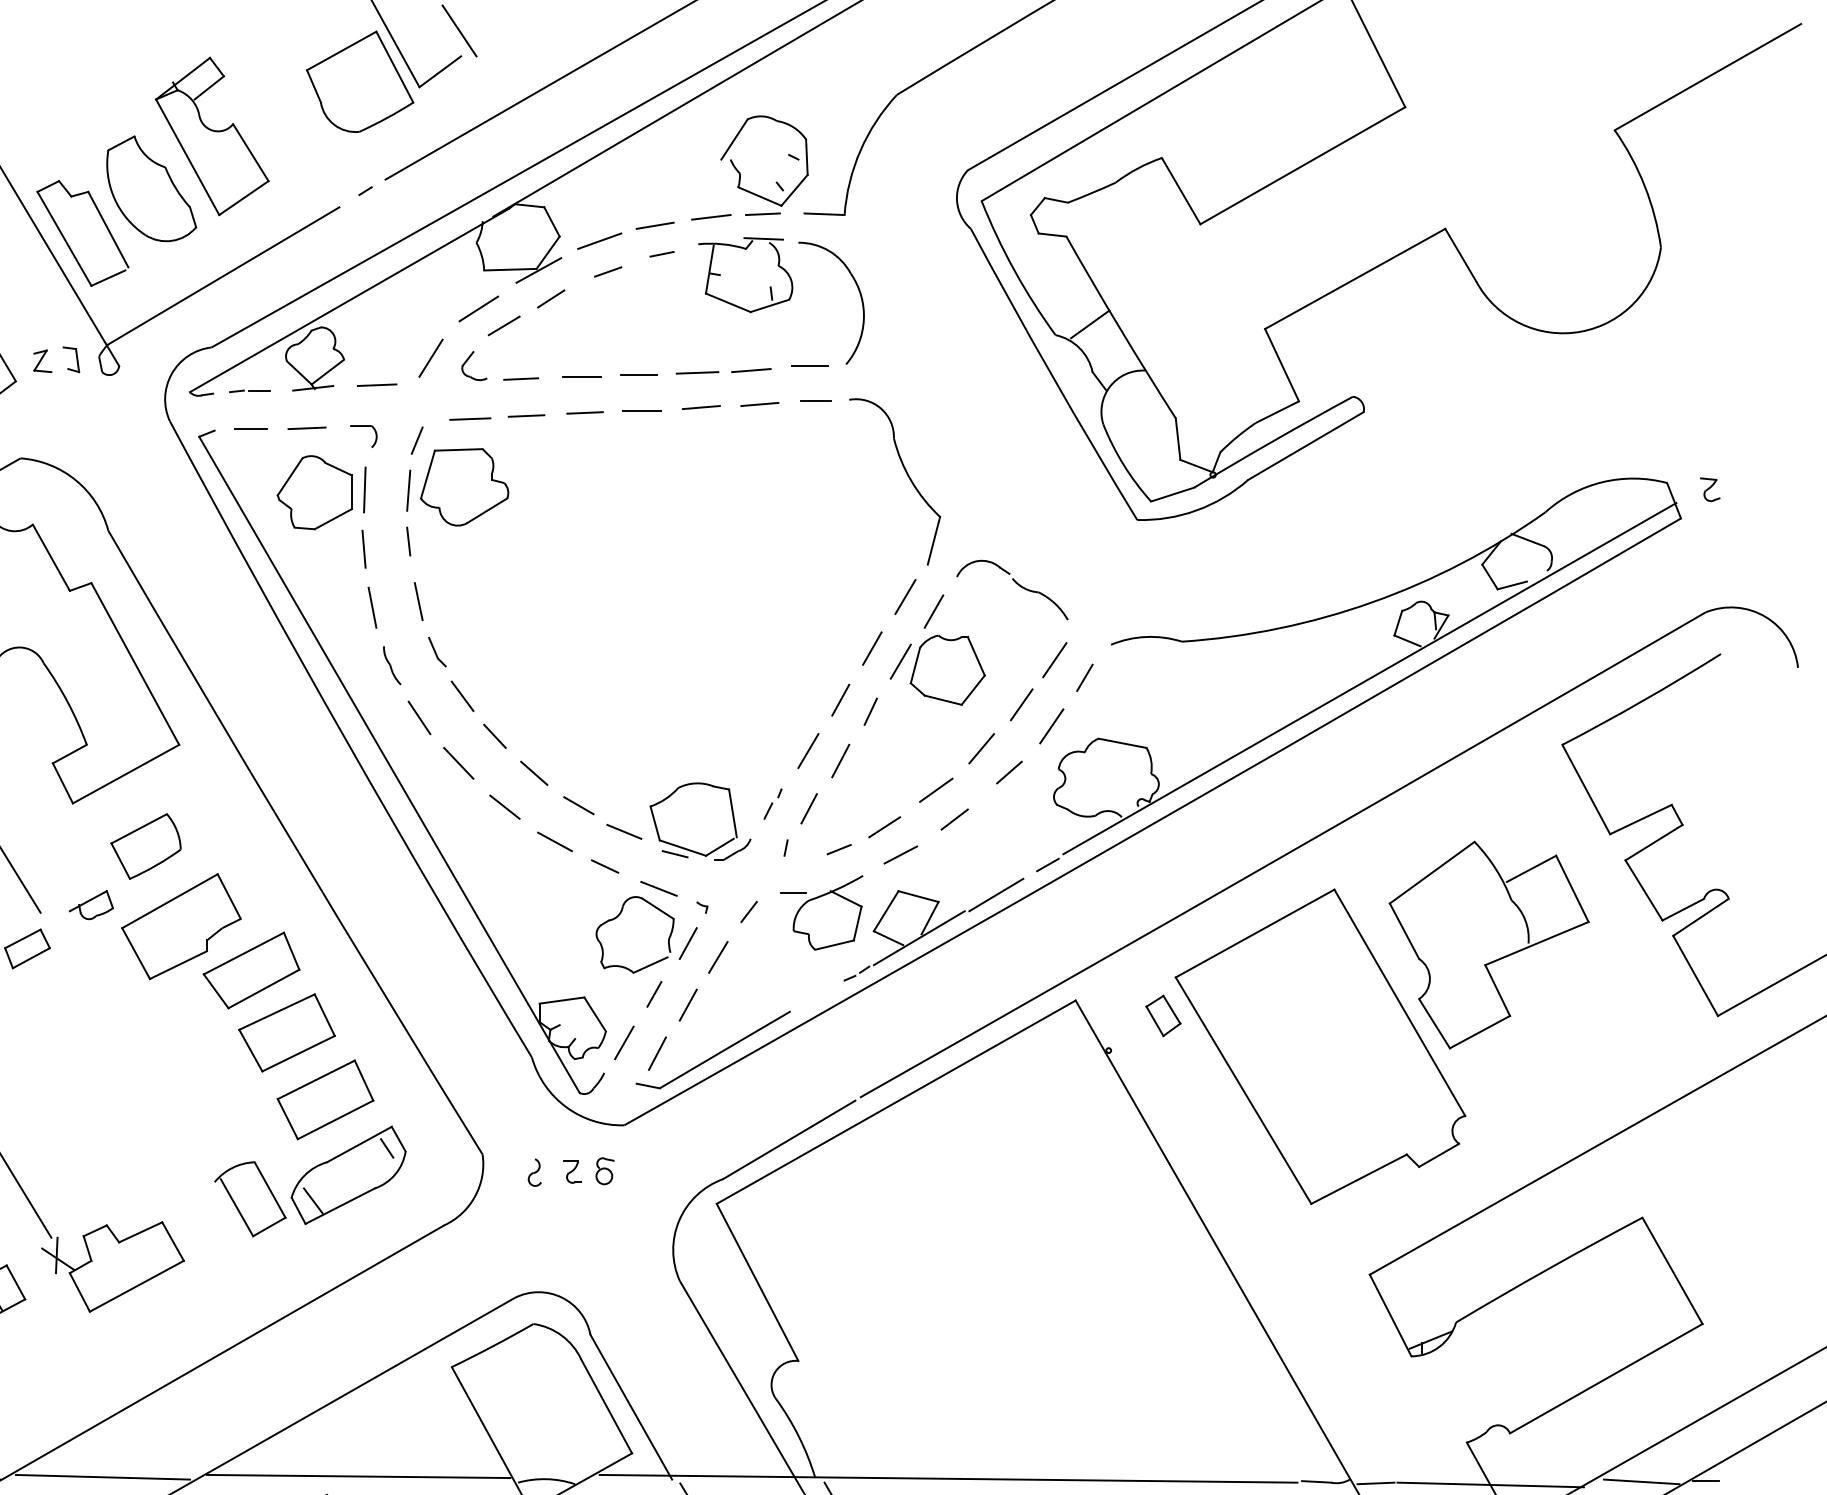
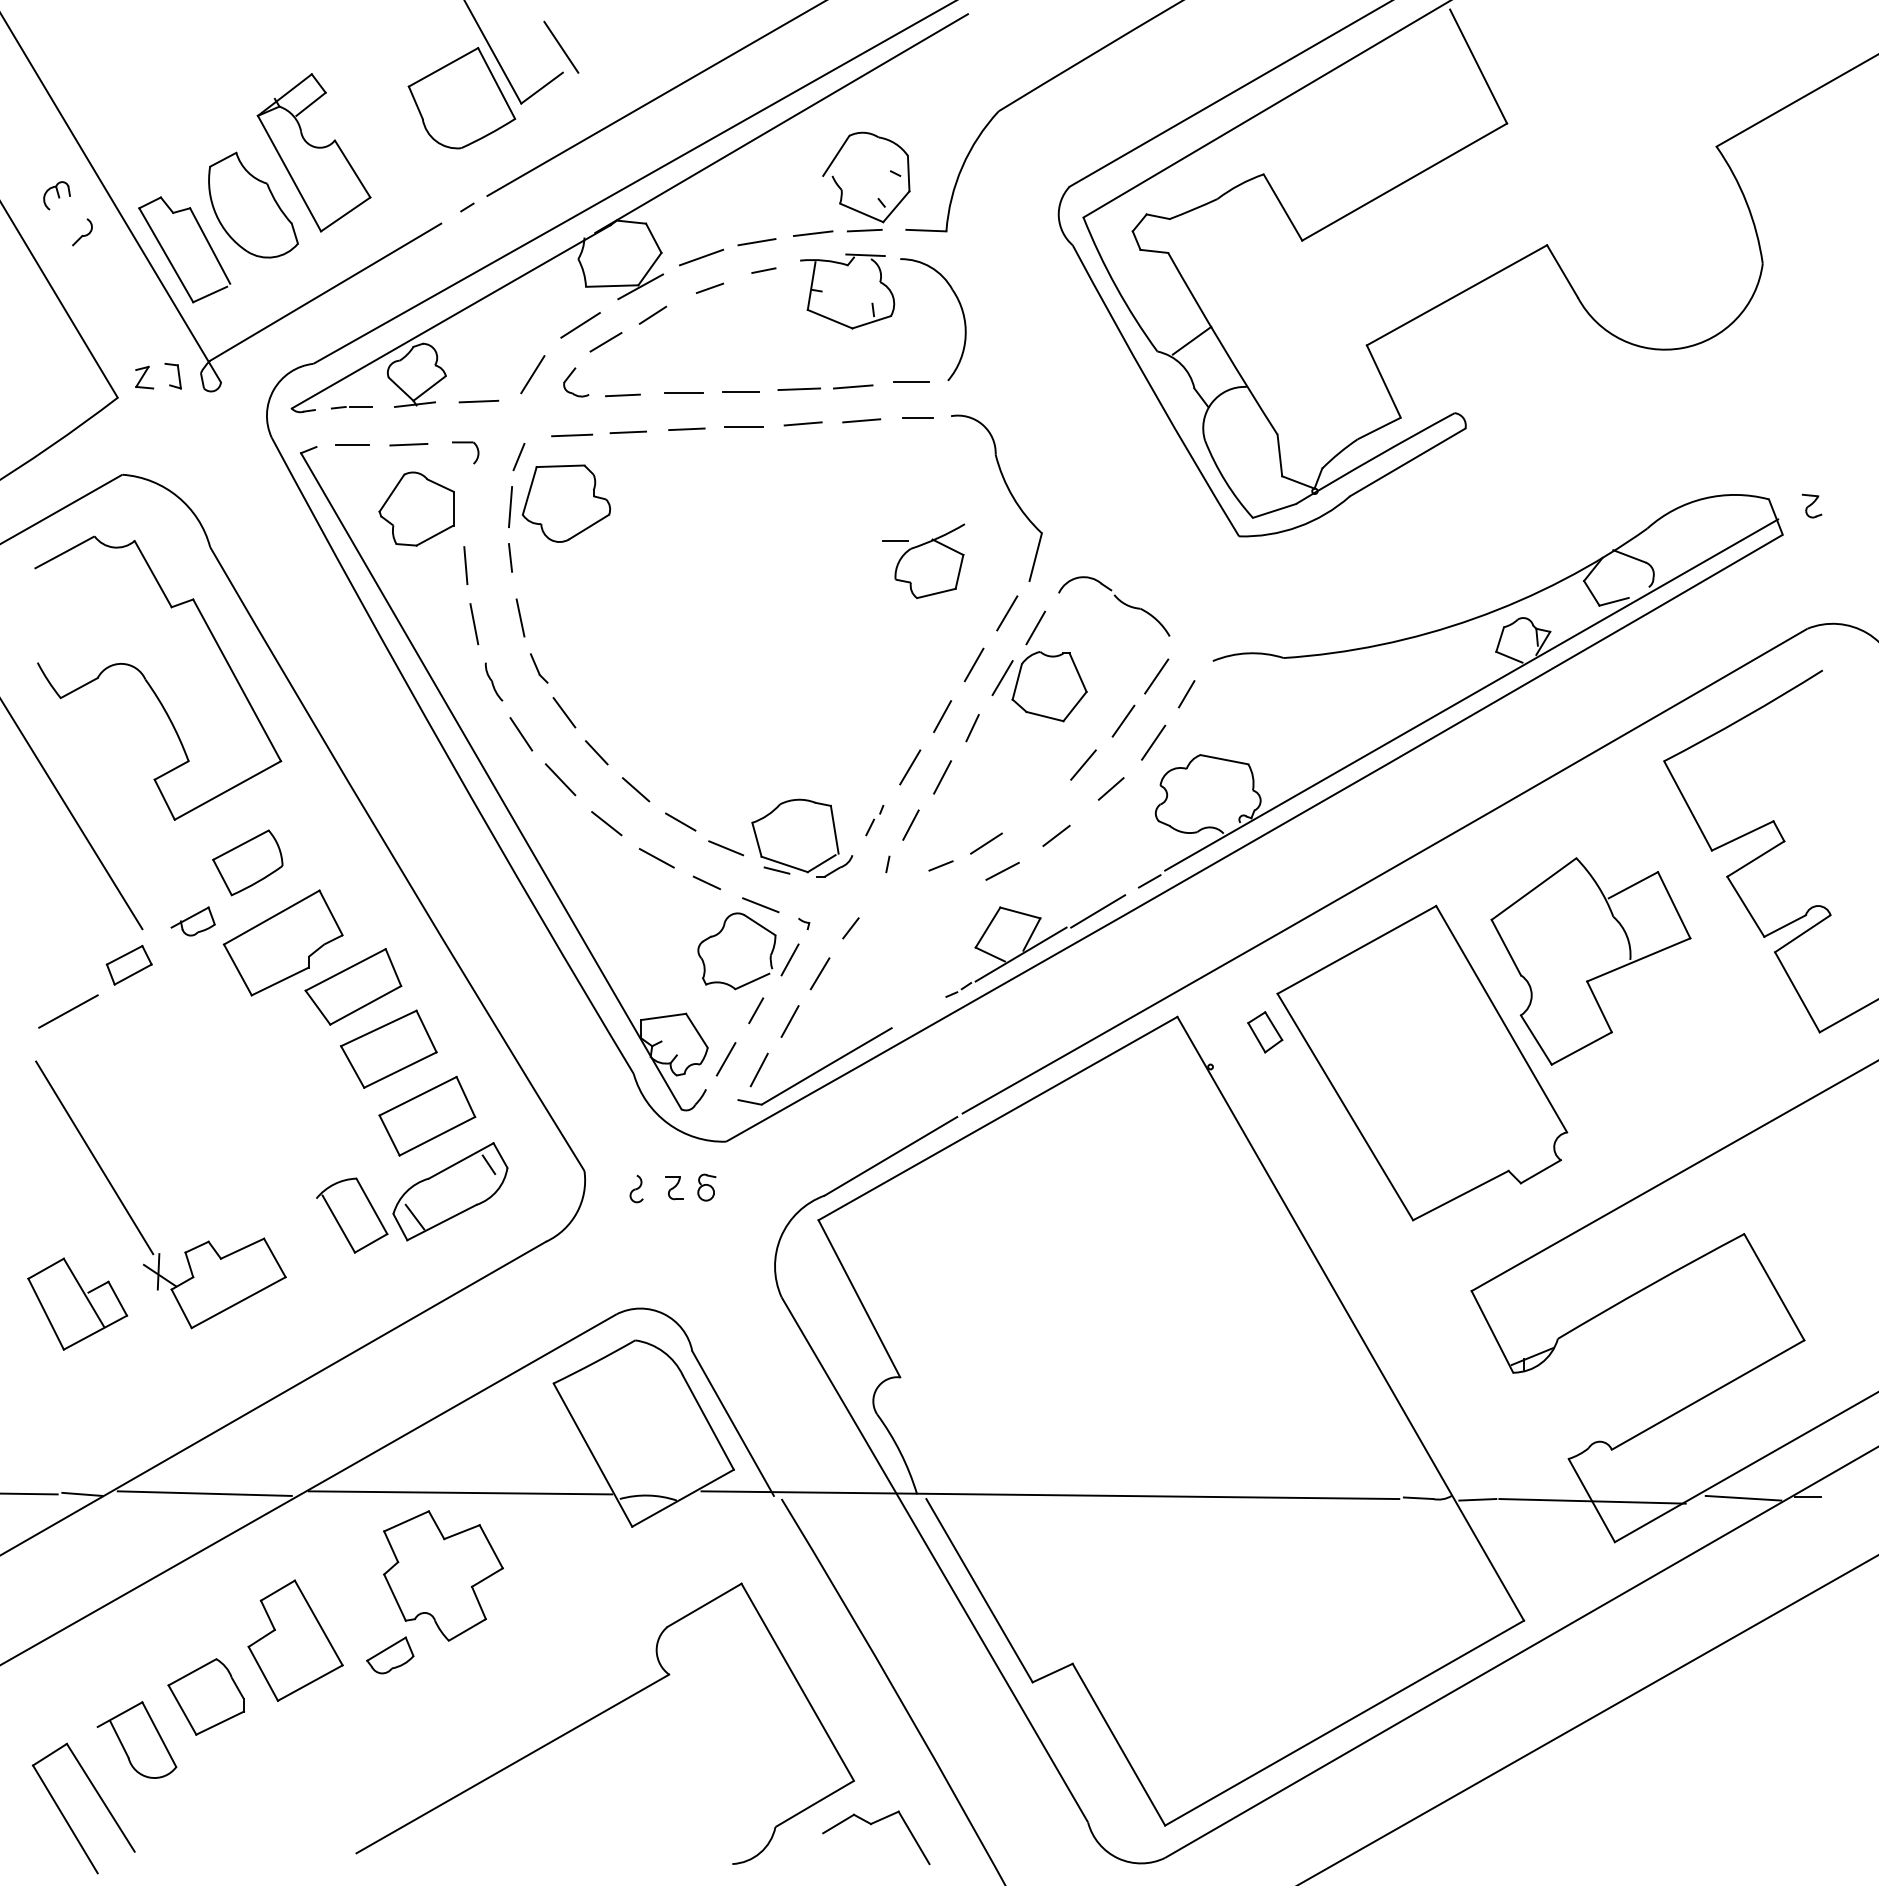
line: (364, 490) -> (466, 506), removed
line: (935, 790) -> (1037, 806), removed
part: (821, 912) -> (923, 560), moved

